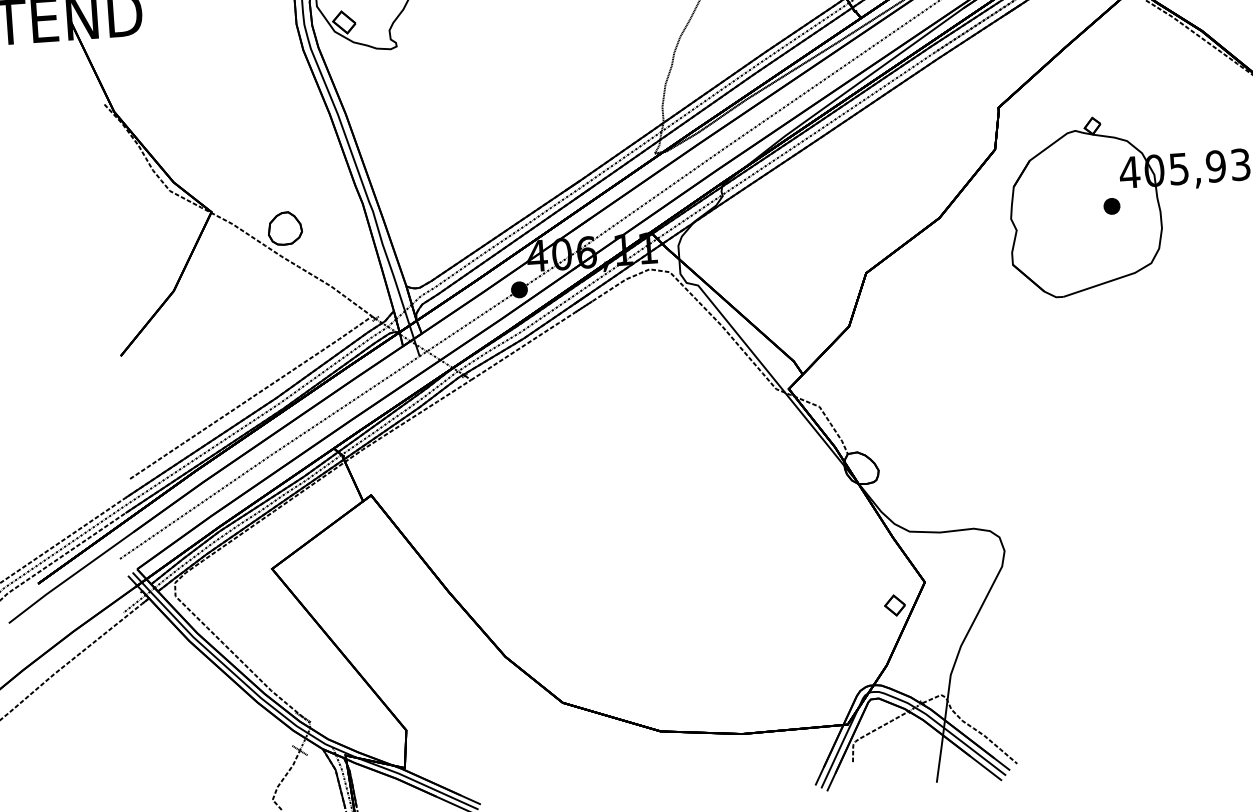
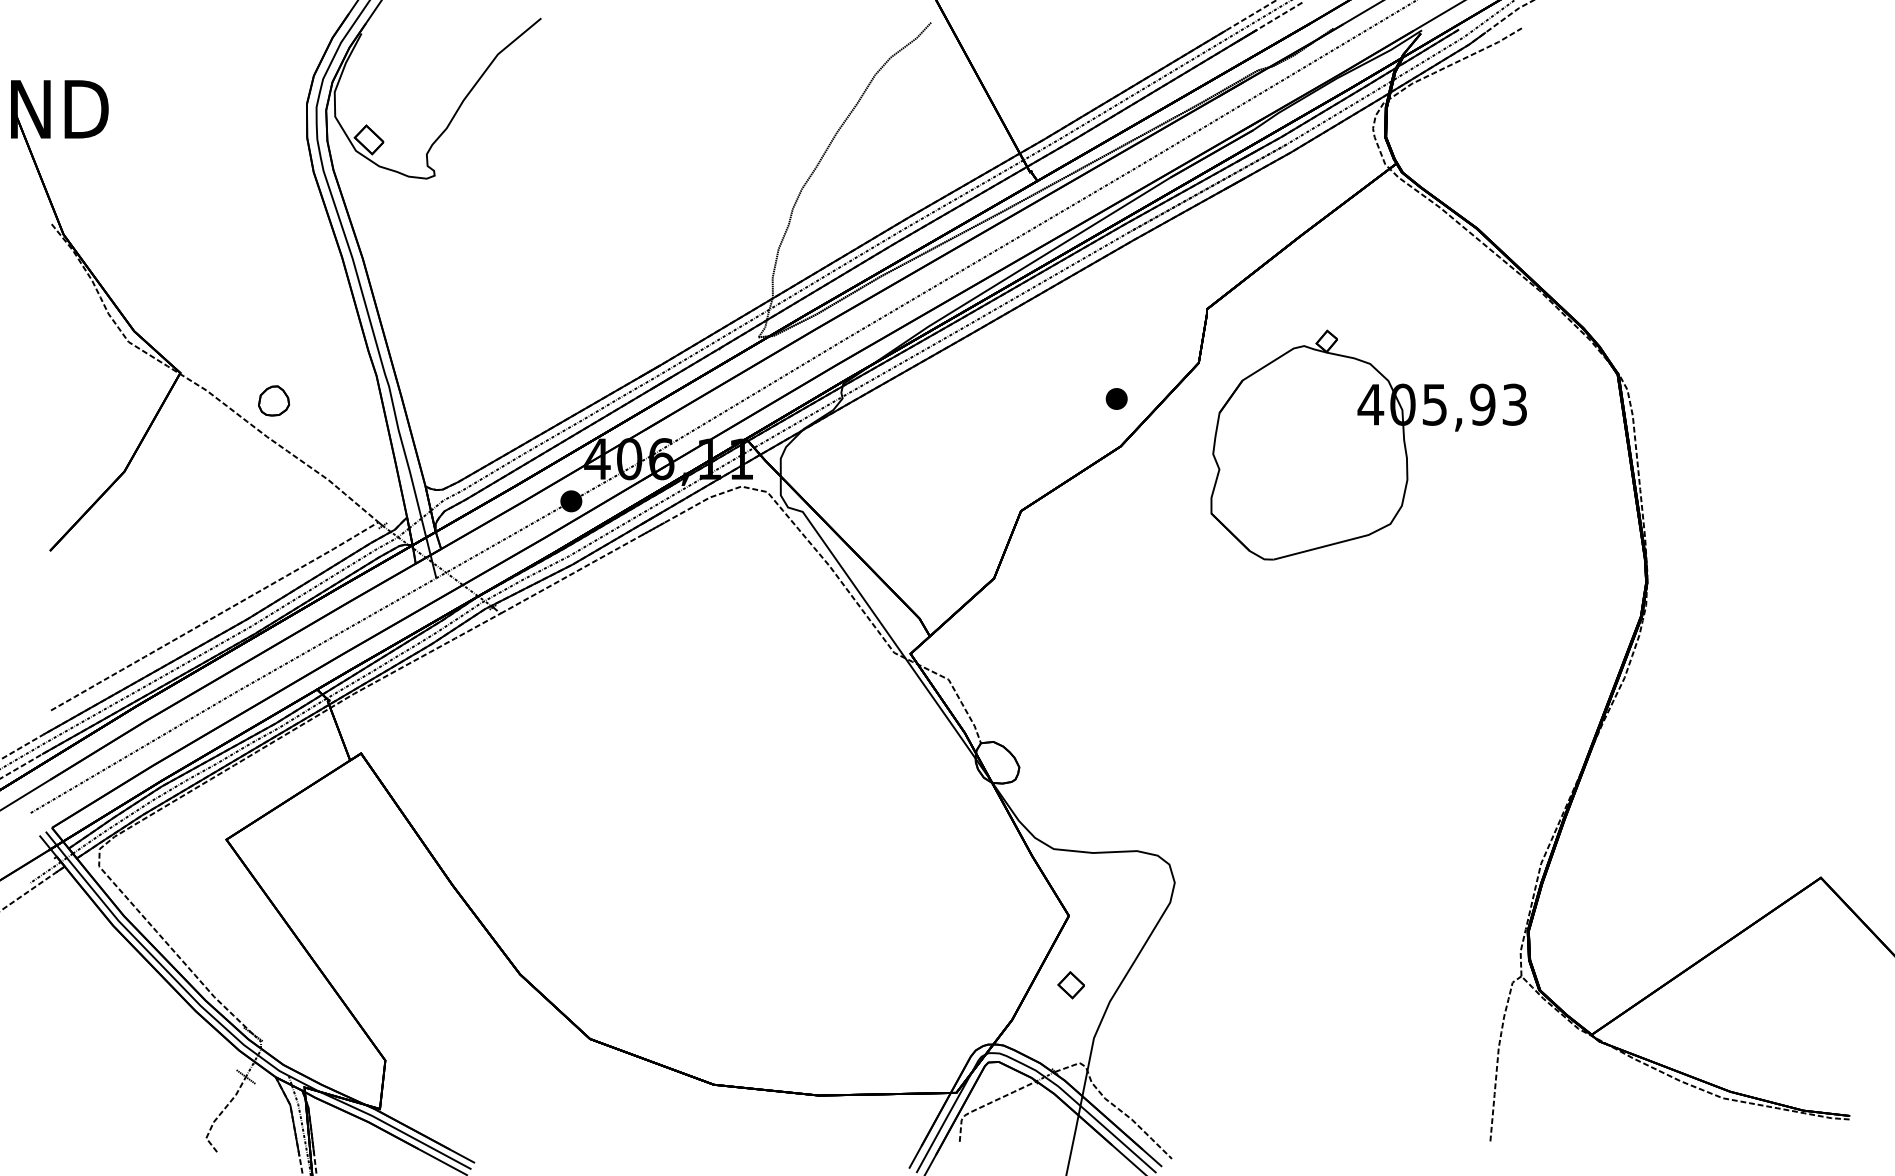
part: (1111, 206) -> (1116, 398), moved
part: (284, 228) -> (273, 400), size x0.7
part: (894, 605) -> (1070, 985), moved

